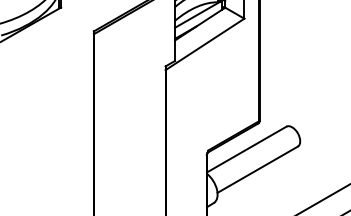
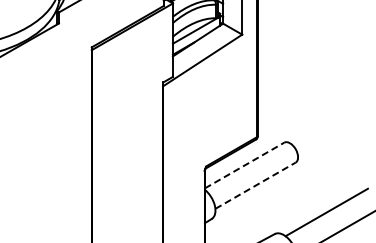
line: (246, 149) -> (244, 165), solid -> dashed
line: (258, 169) -> (256, 185), solid -> dashed

